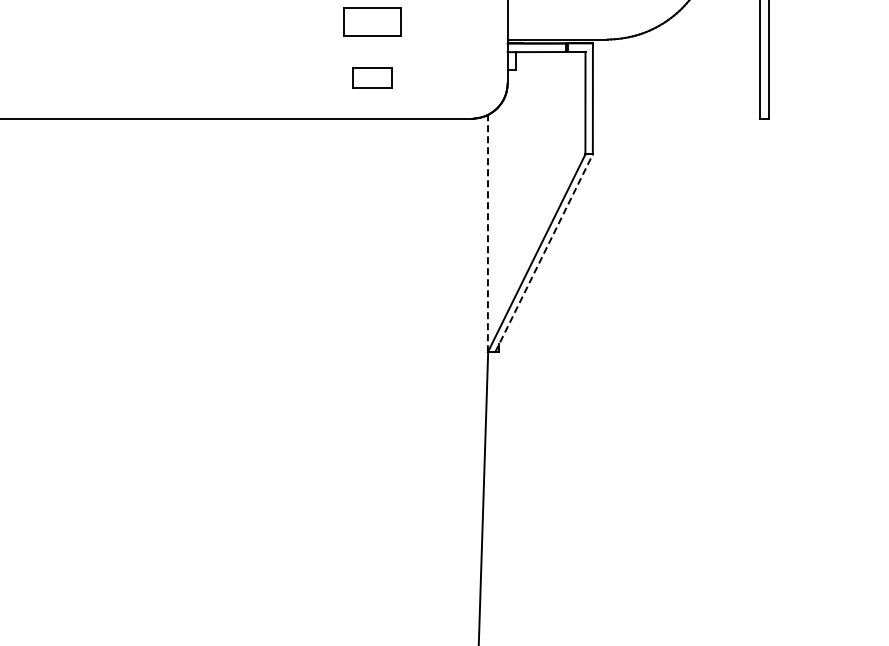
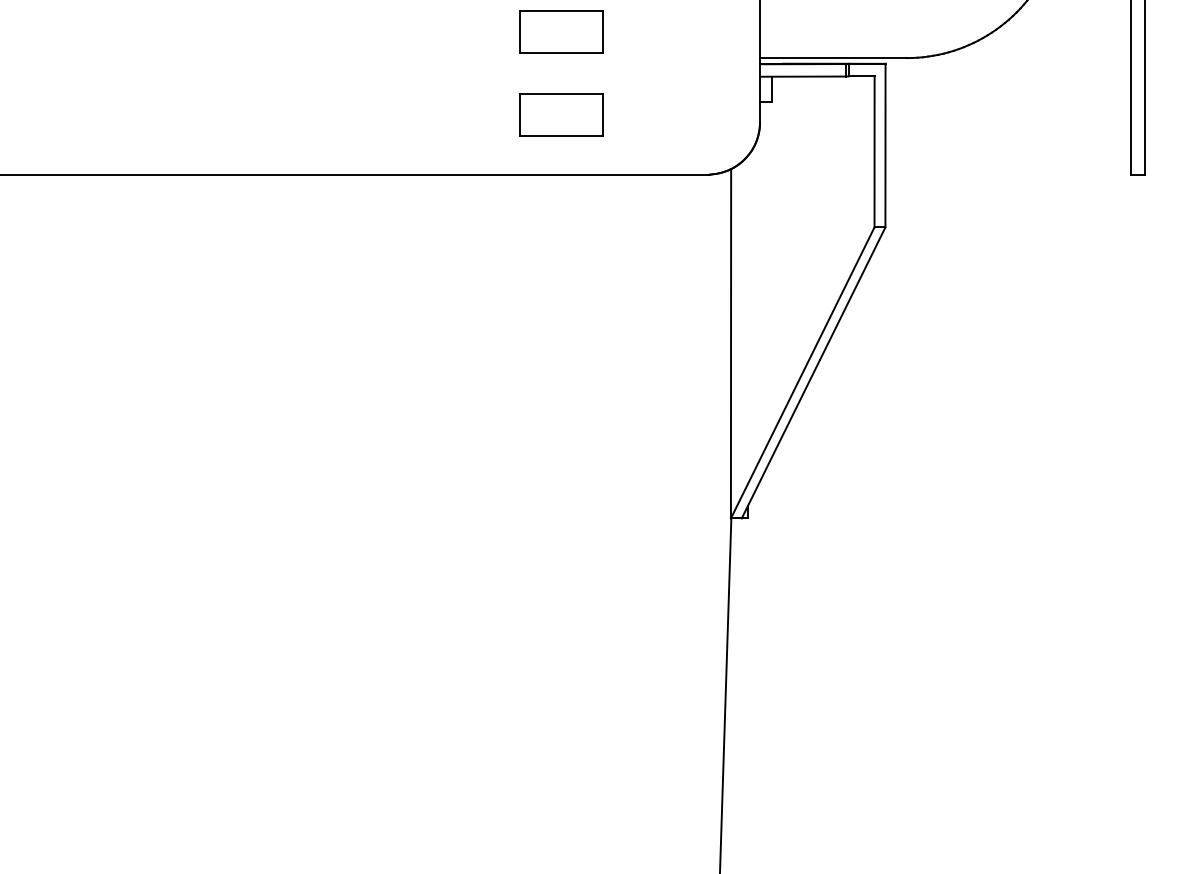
part: (372, 77) -> (561, 114), size x1.43
line: (487, 233) -> (730, 343), dashed -> solid
line: (544, 252) -> (814, 371), dashed -> solid

